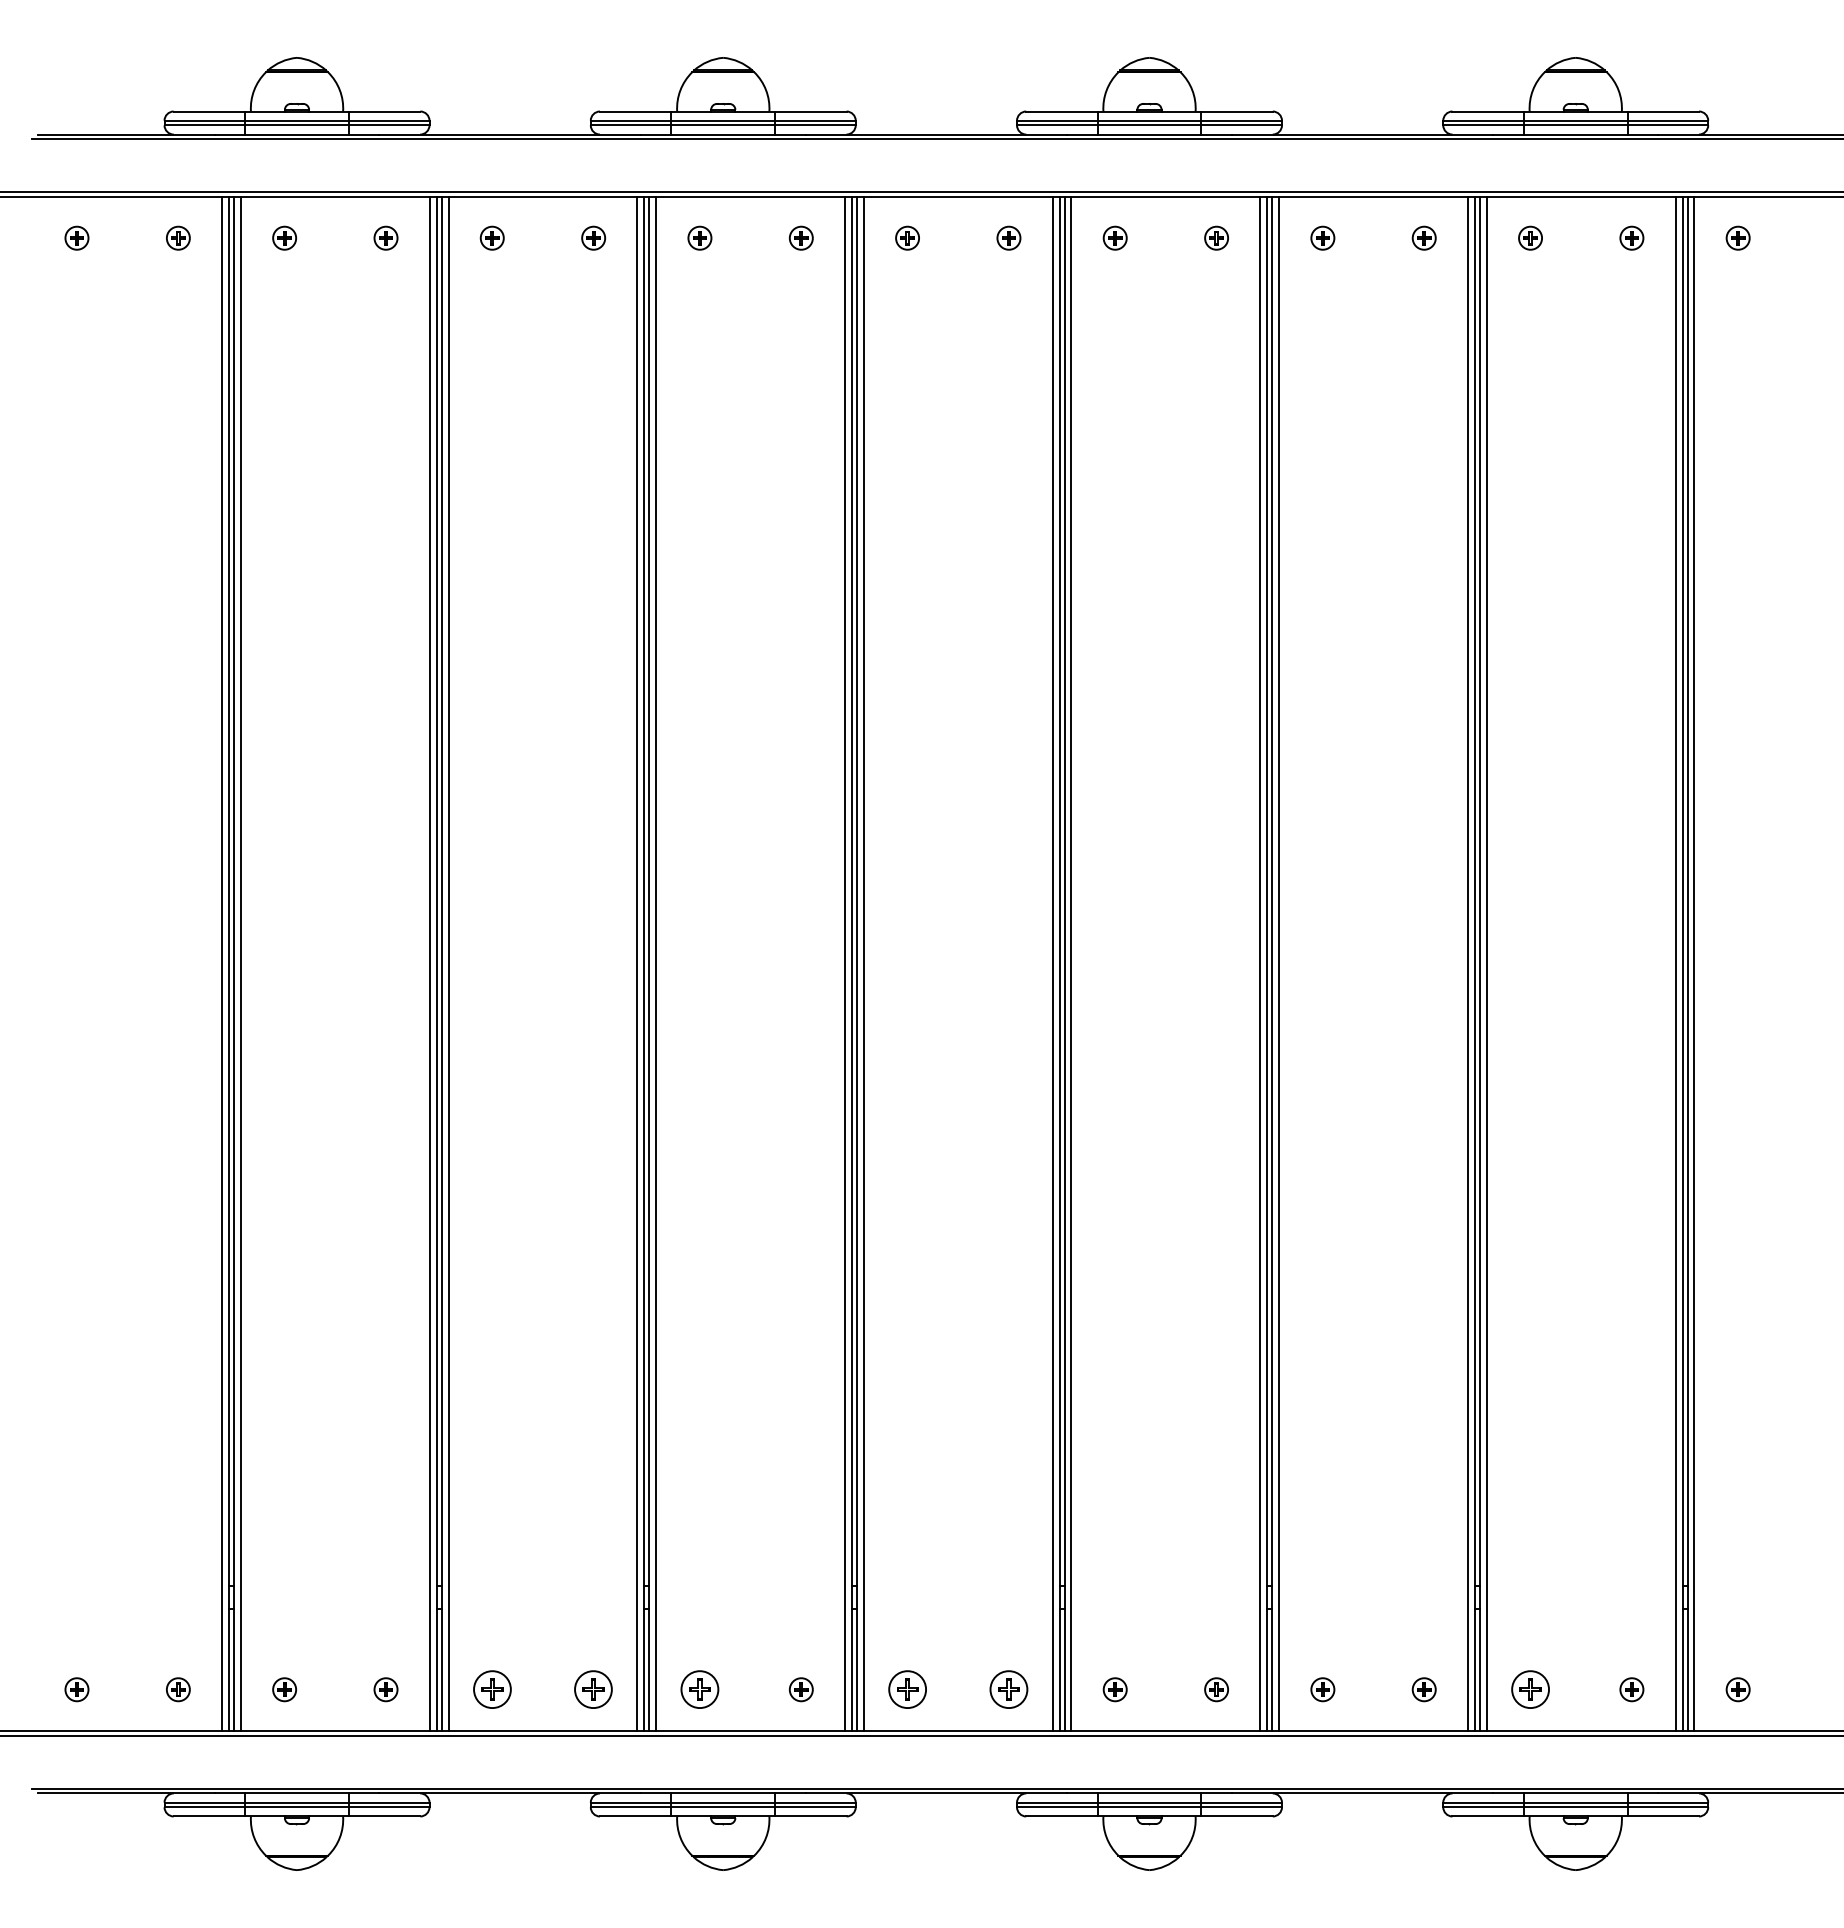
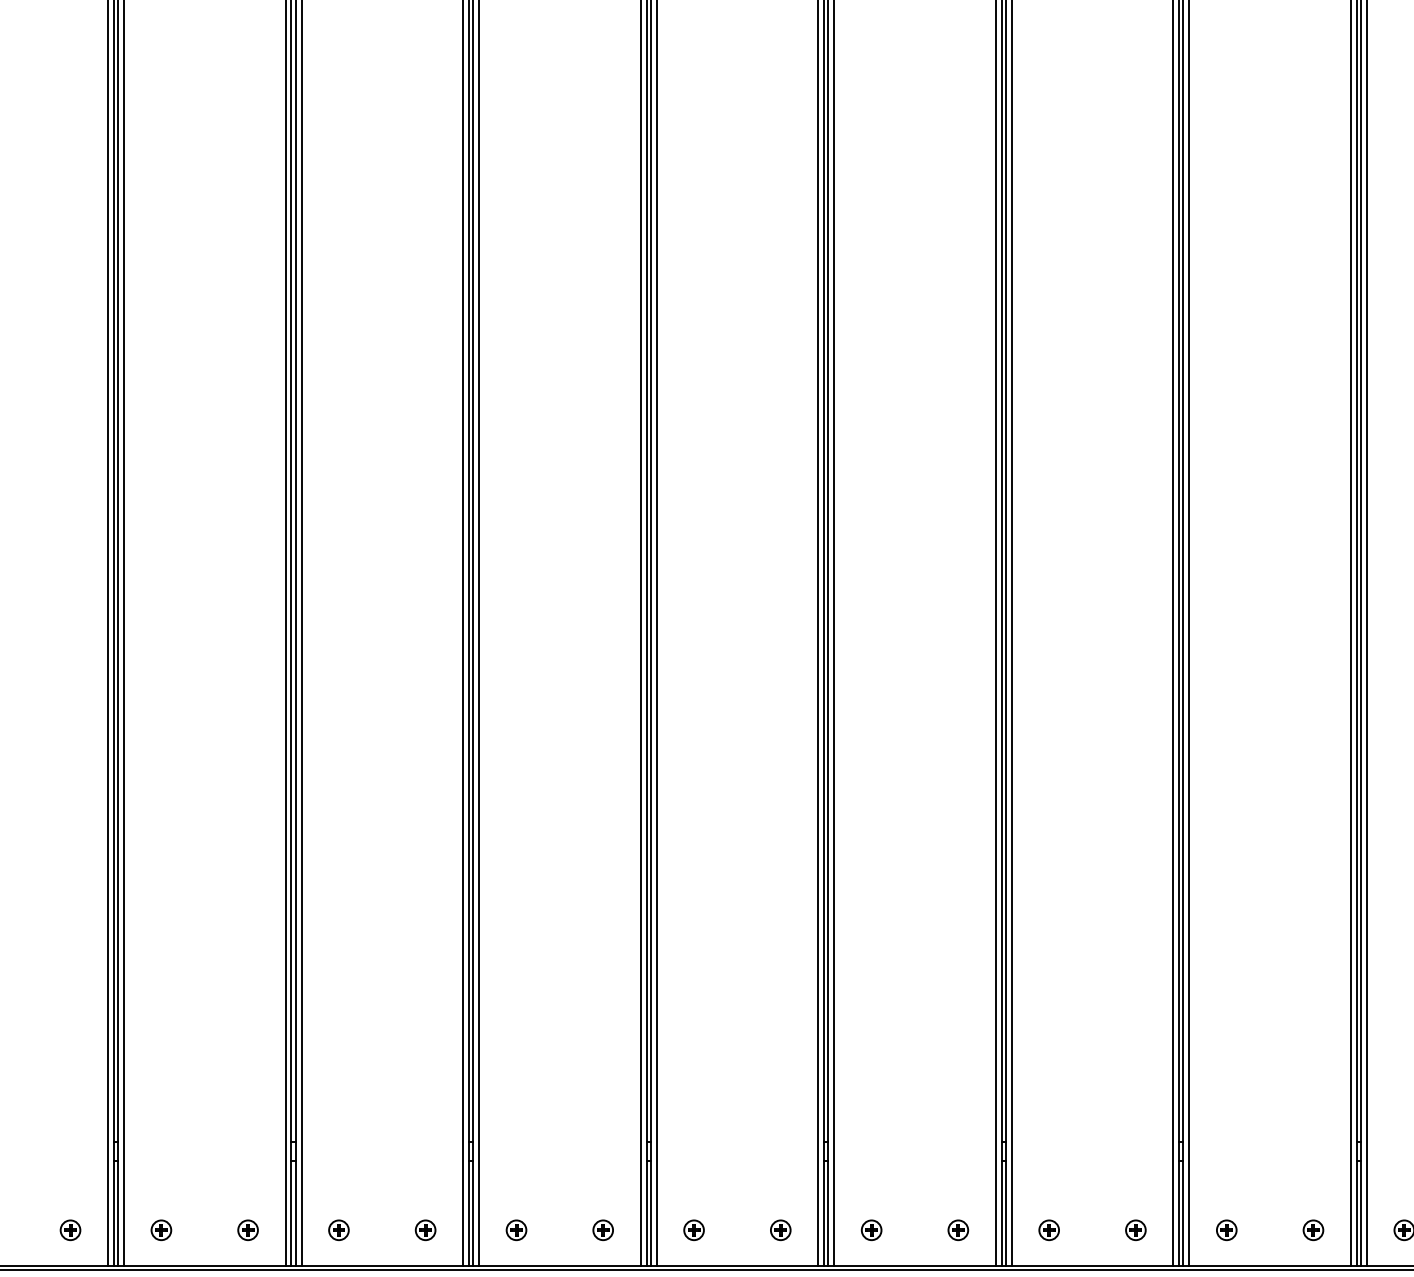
part: (491, 1689) -> (338, 1230), size x0.62
part: (593, 1689) -> (425, 1230), size x0.62
part: (699, 1689) -> (516, 1230), size x0.62
part: (907, 1689) -> (694, 1230), size x0.62
part: (1008, 1689) -> (780, 1230), size x0.62
part: (1530, 1689) -> (1226, 1230), size x0.62

